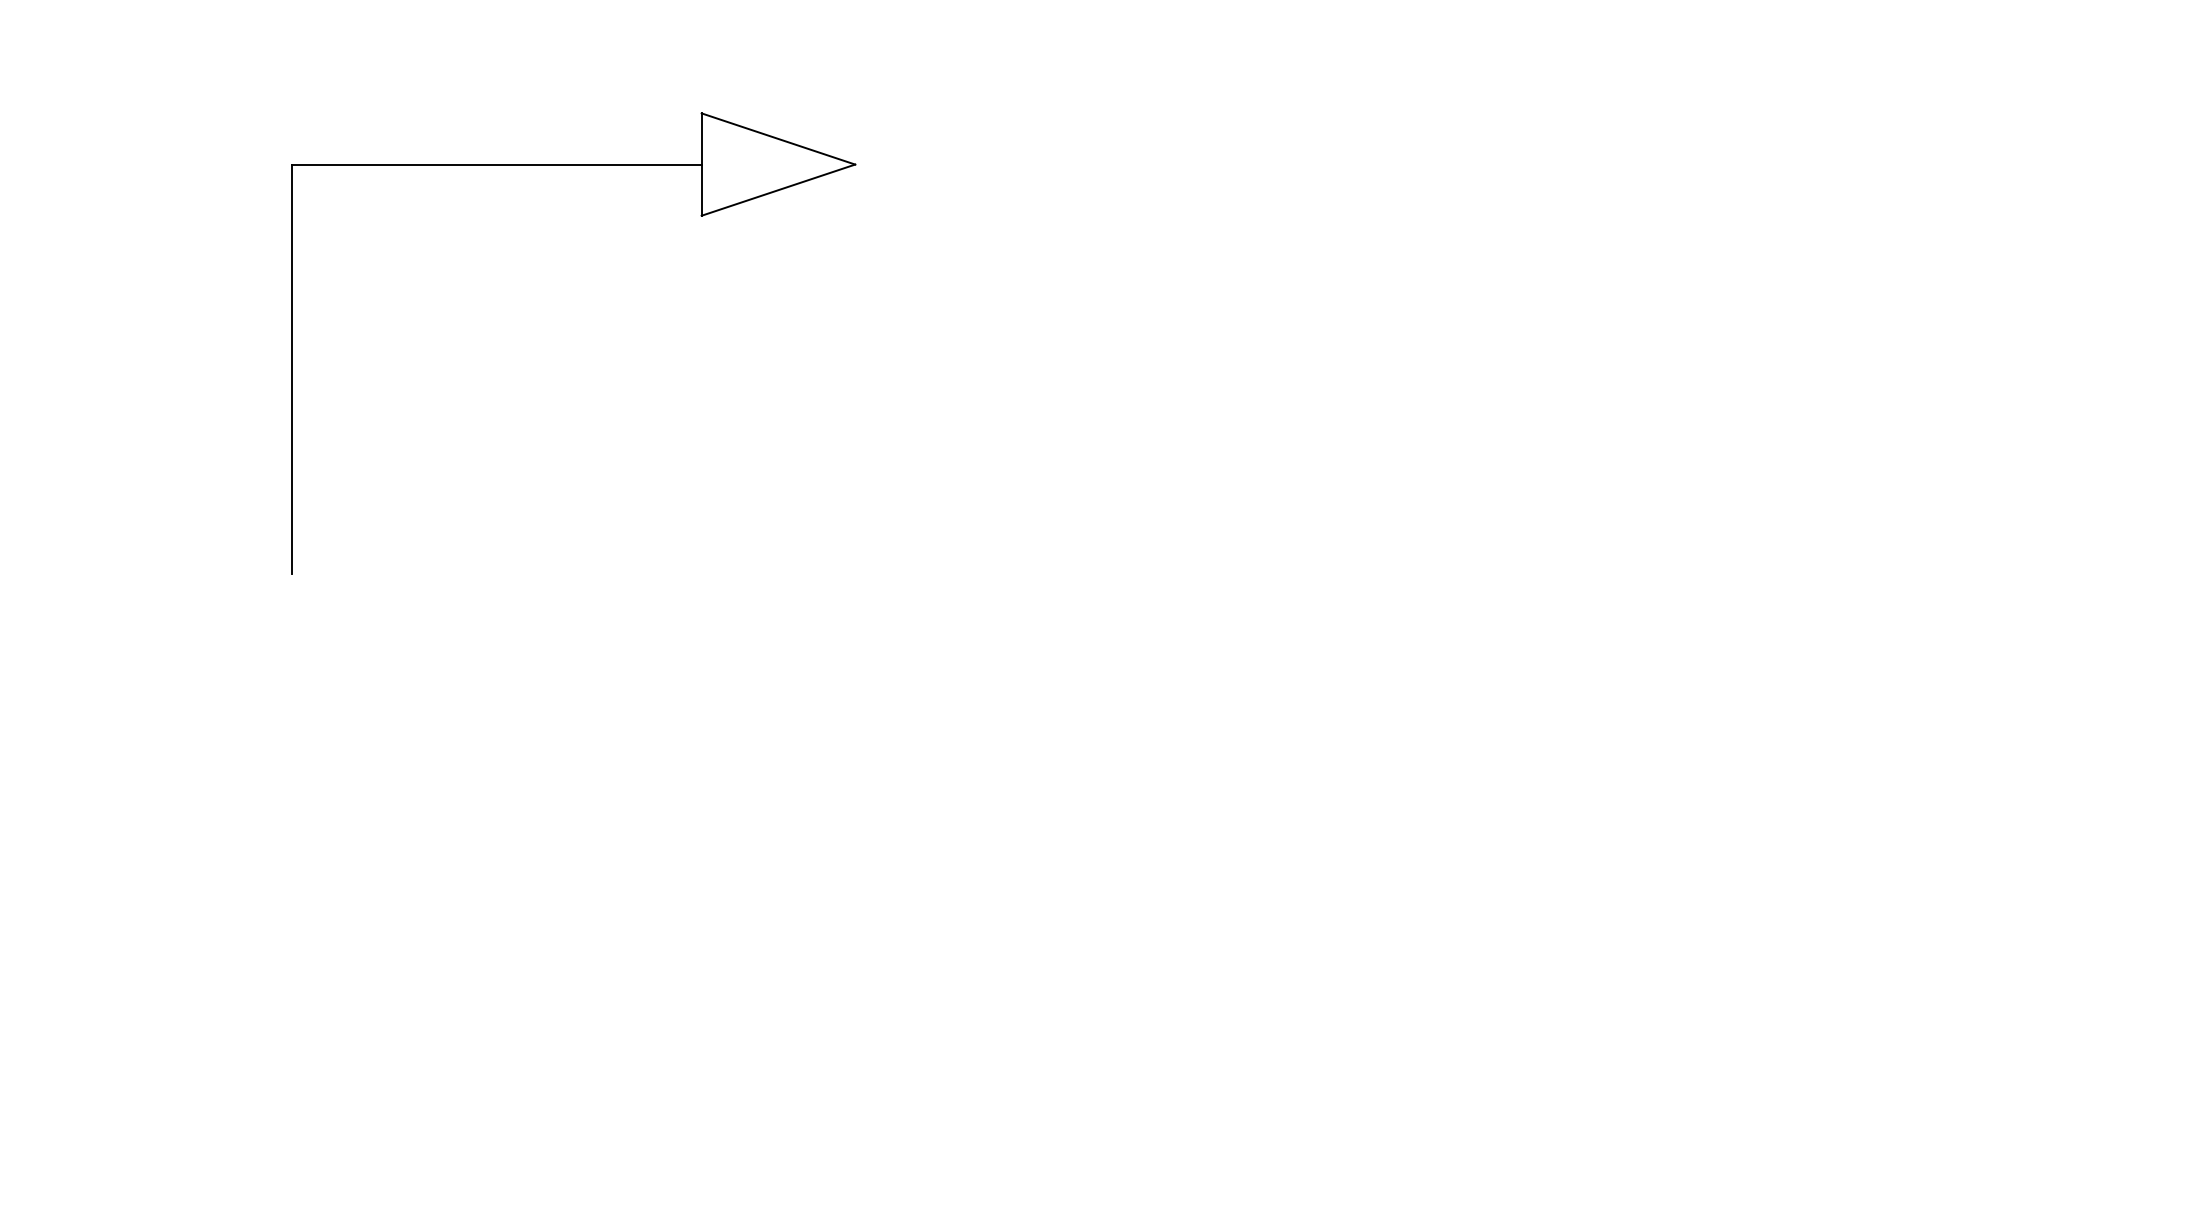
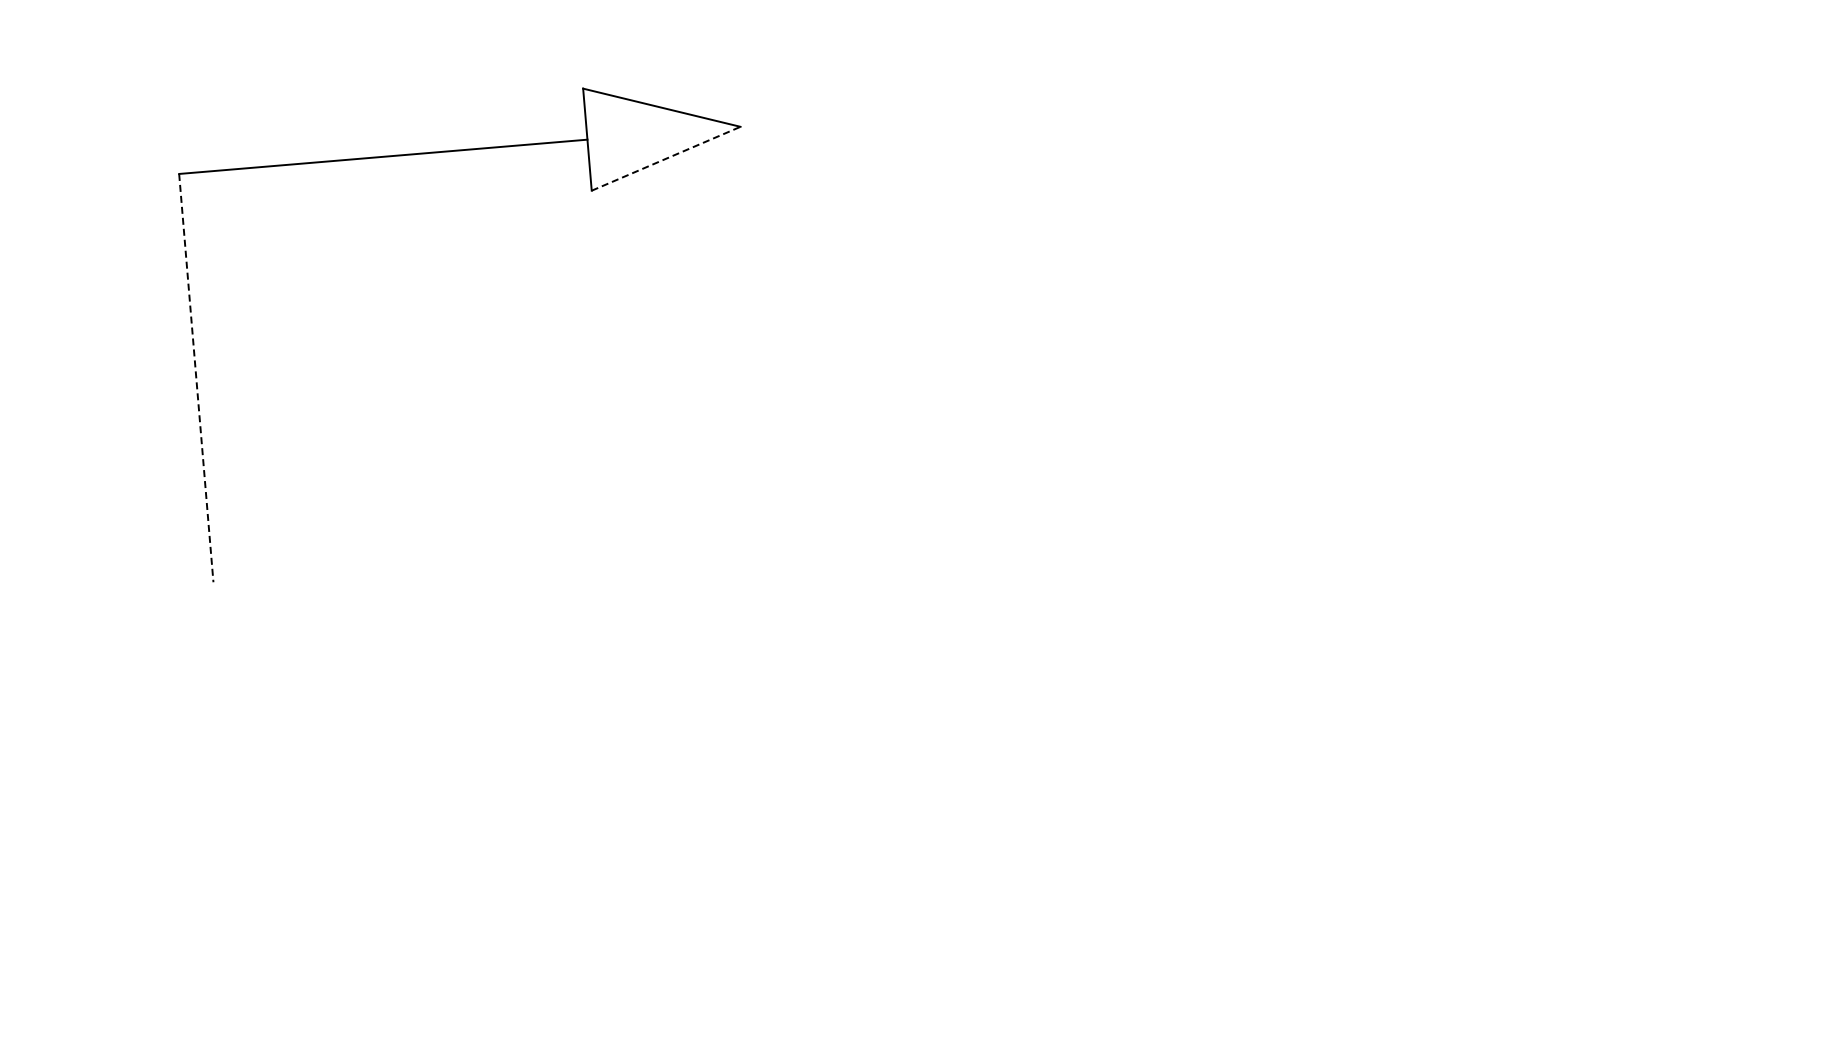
line: (778, 190) -> (666, 159), solid -> dashed
line: (292, 369) -> (196, 378), solid -> dashed

